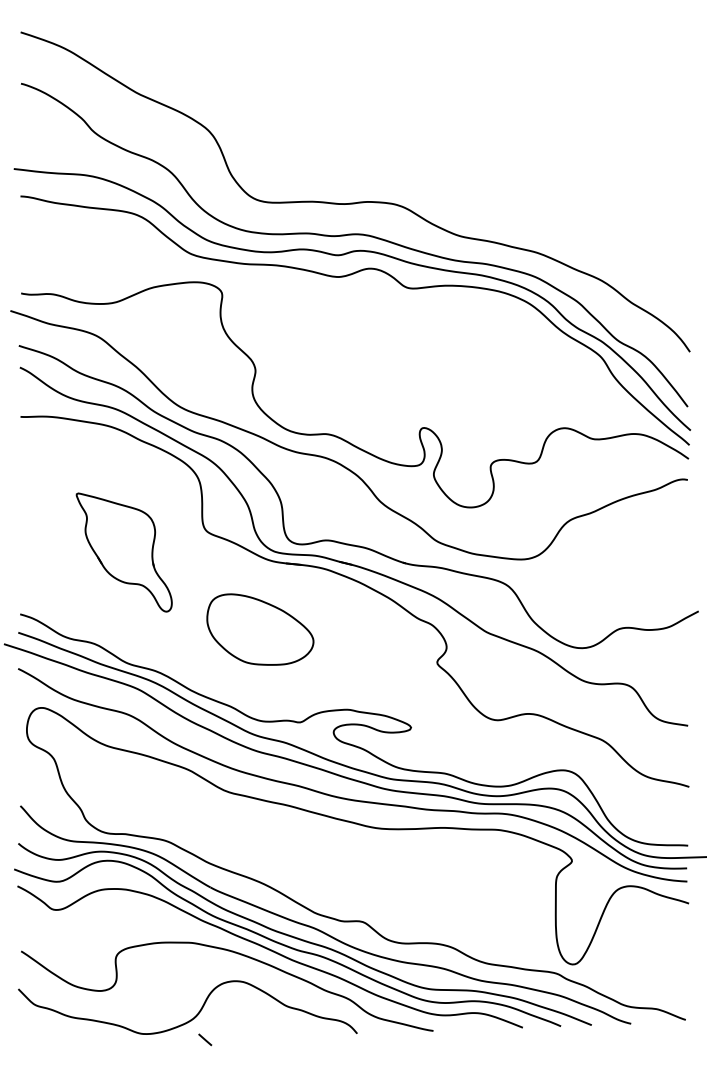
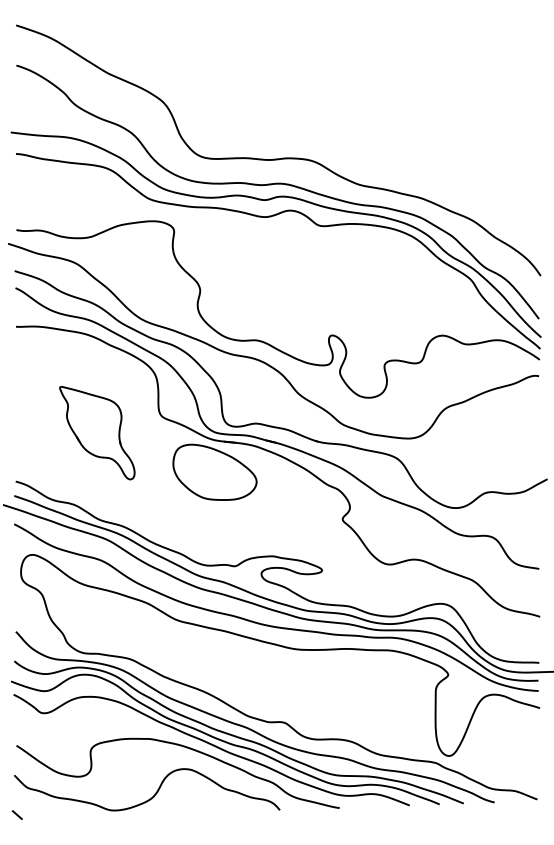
part: (260, 629) -> (215, 472), moved
line: (205, 1039) -> (17, 814), moved

